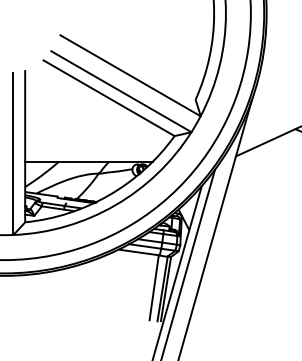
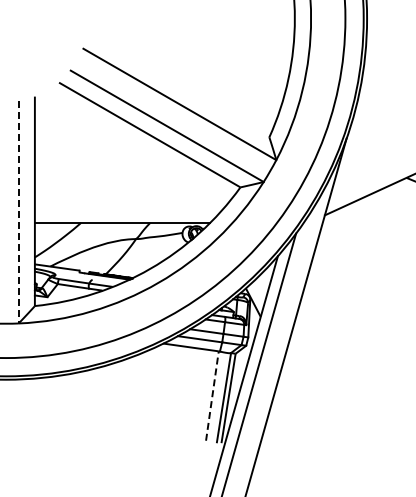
line: (13, 154) -> (18, 212), solid -> dashed
line: (154, 287) -> (212, 395), solid -> dashed

